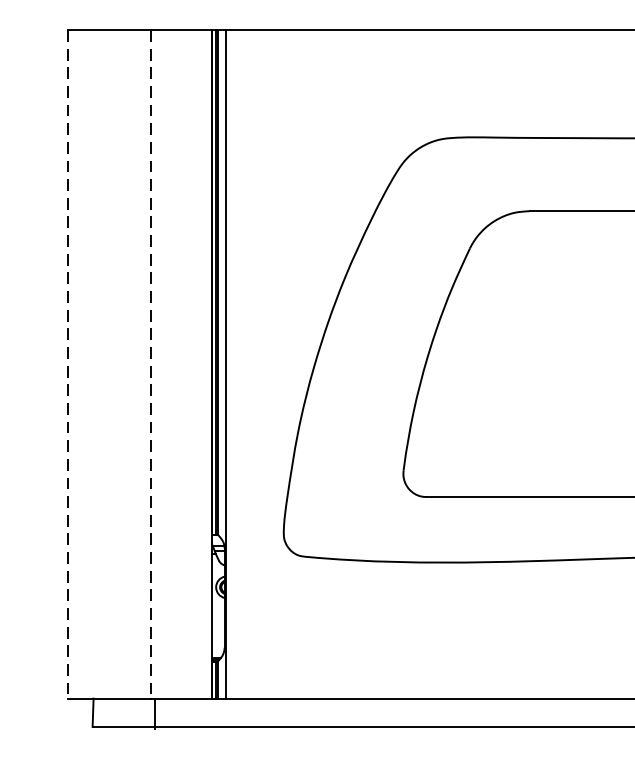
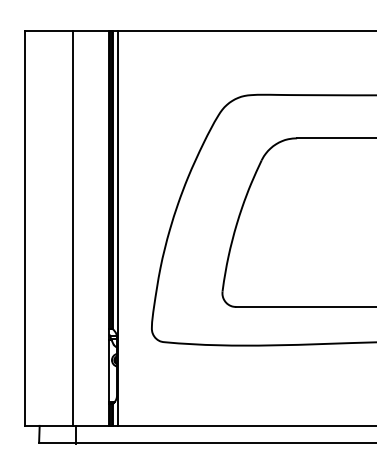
line: (67, 365) -> (24, 229), dashed -> solid
line: (150, 365) -> (73, 229), dashed -> solid

